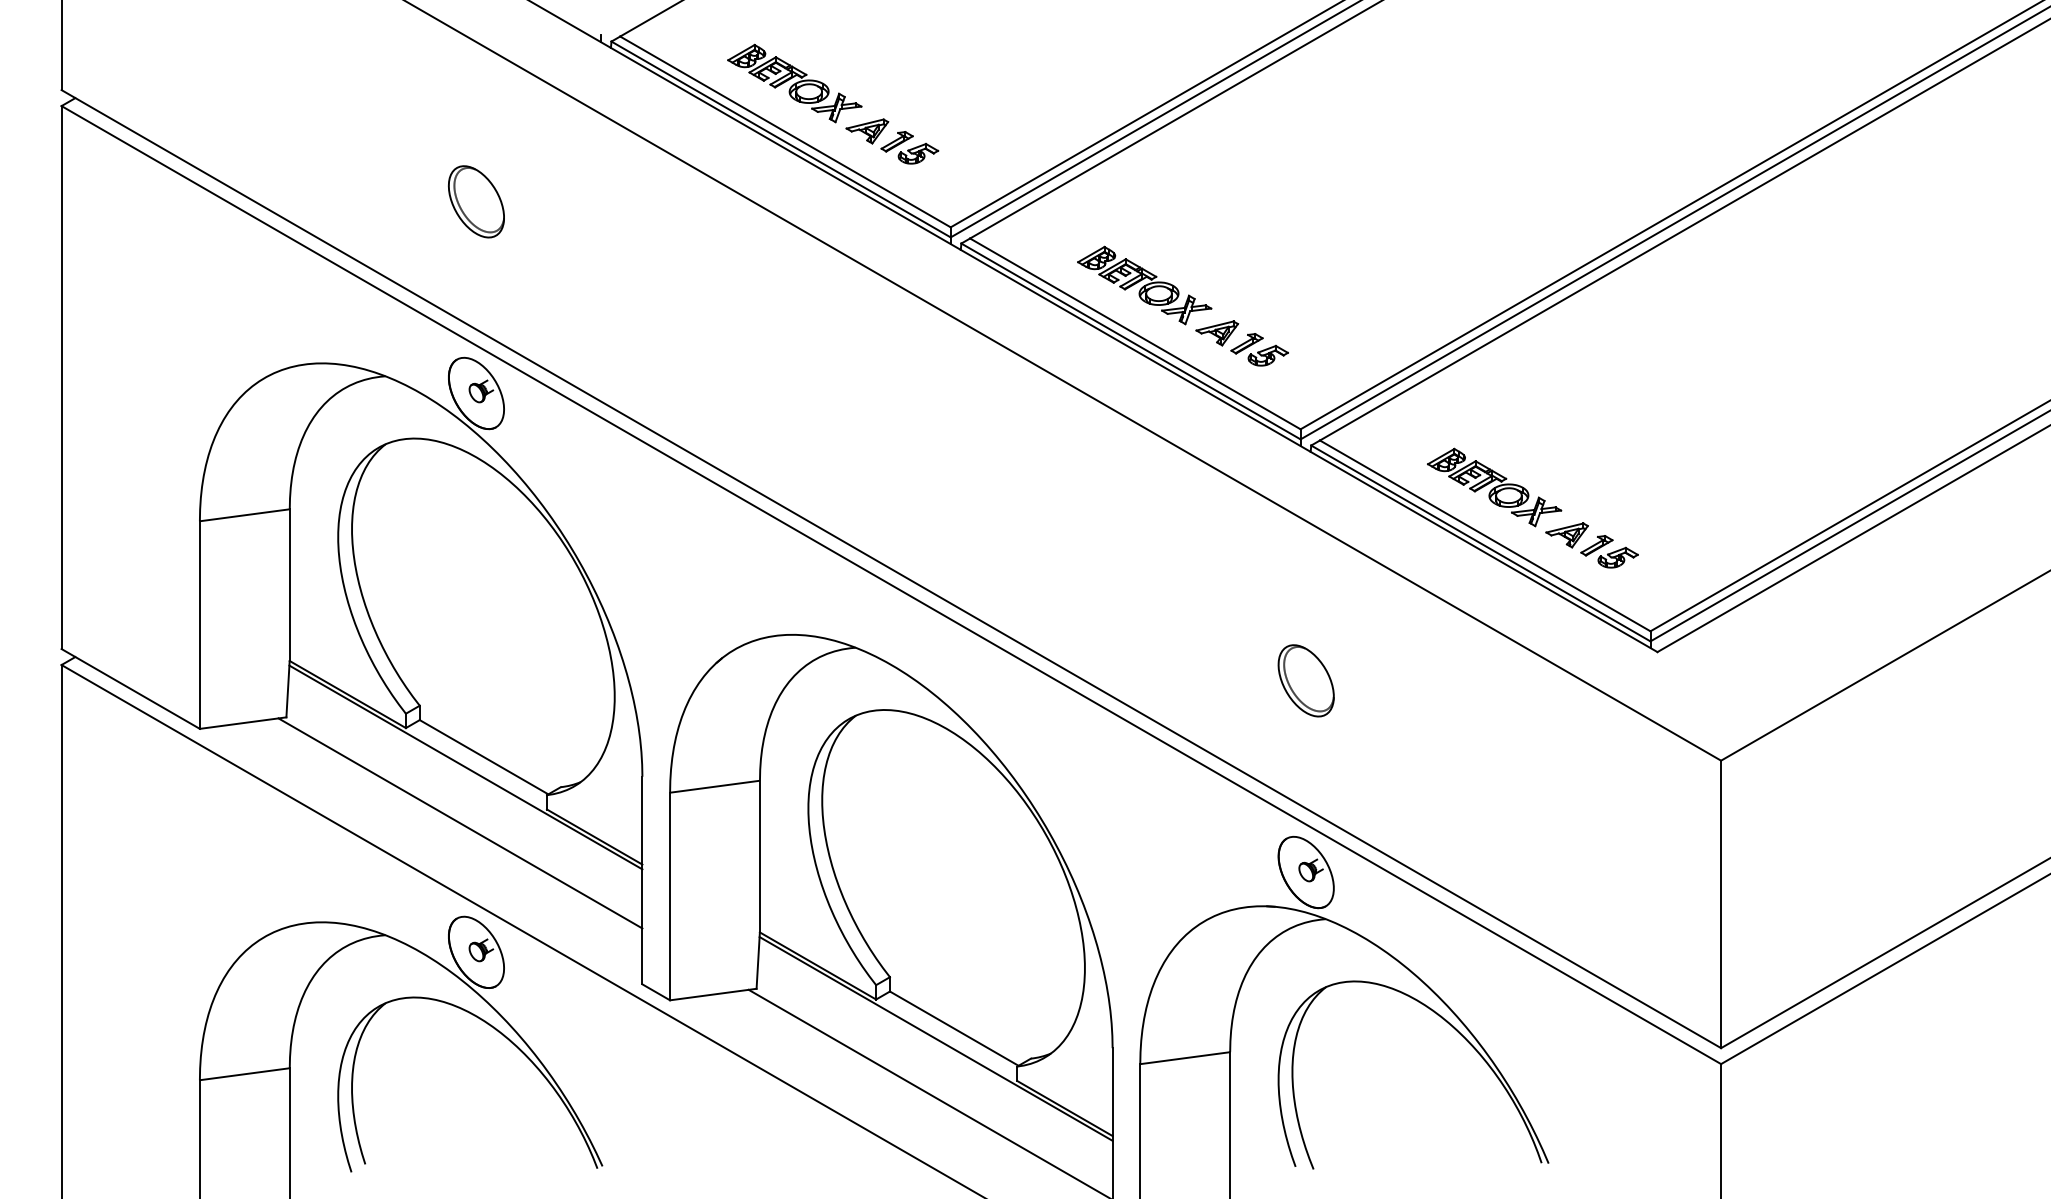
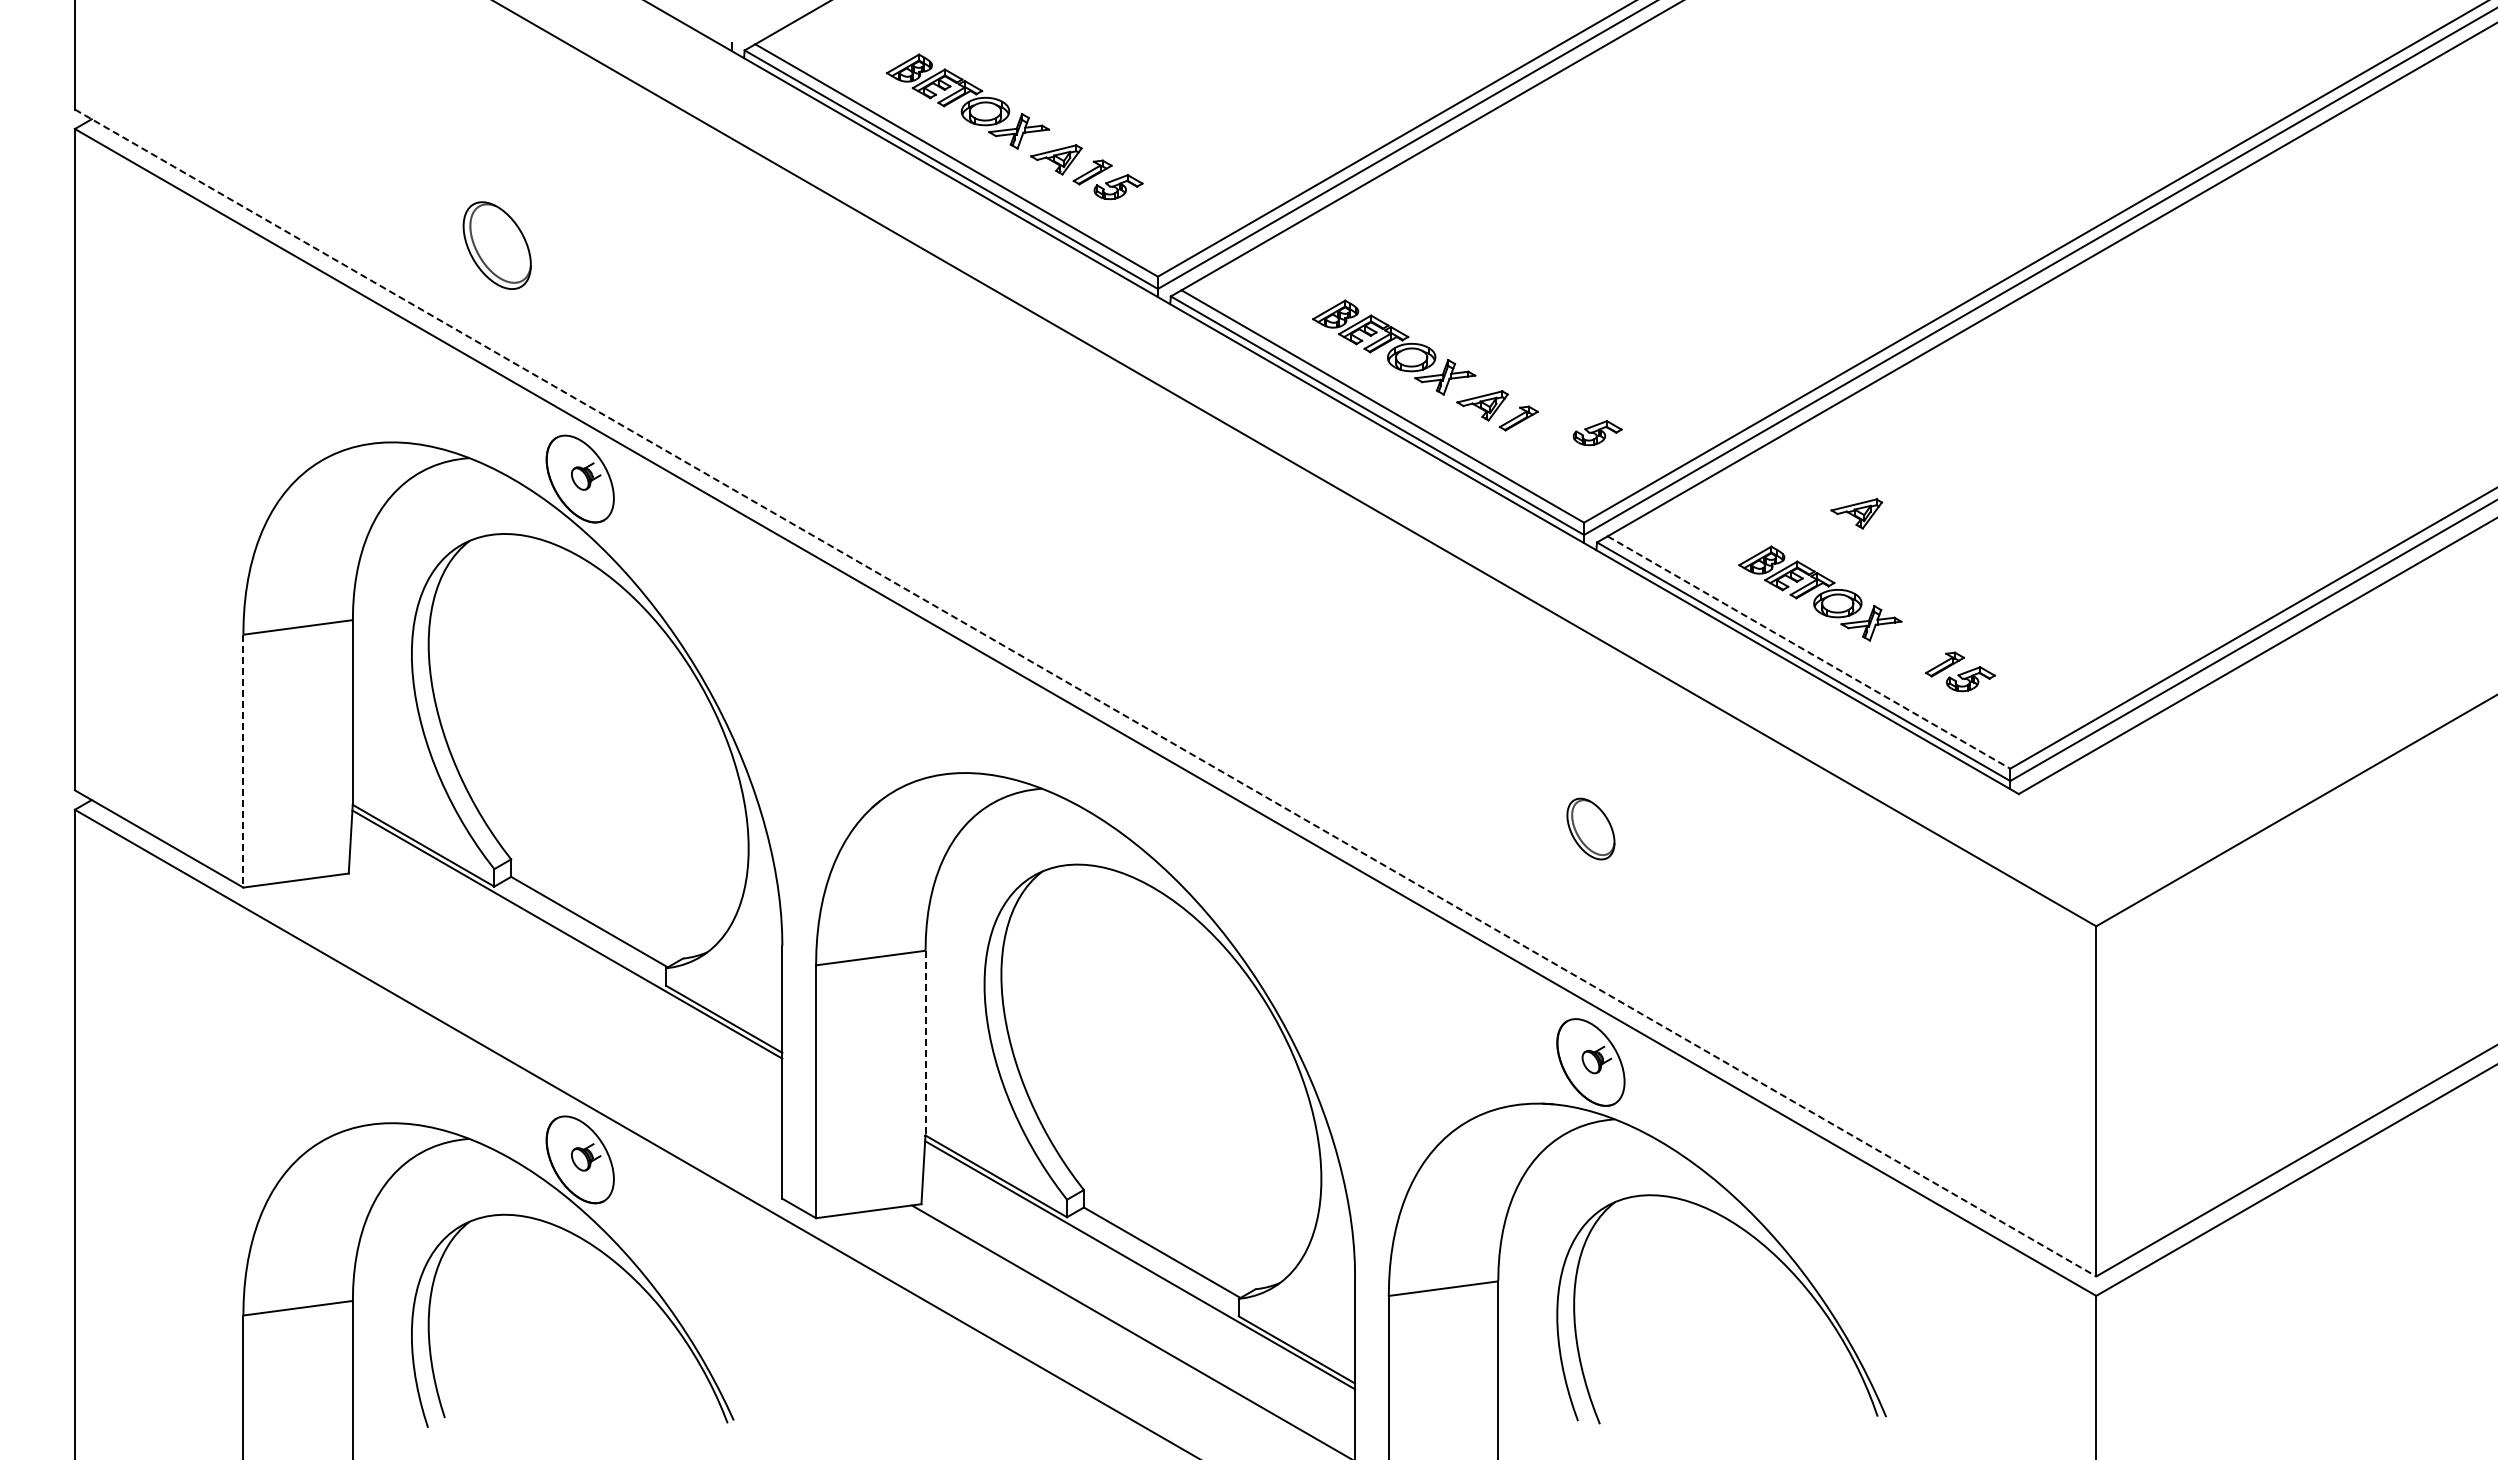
part: (475, 201) -> (496, 245), moved
part: (1268, 356) -> (1597, 433), moved
line: (1485, 535) -> (1809, 652), solid -> dashed
part: (1566, 535) -> (1856, 513), moved
line: (891, 569) -> (1085, 693), solid -> dashed
line: (199, 625) -> (243, 761), solid -> dashed
part: (1305, 680) -> (1590, 828), size x0.7
line: (460, 823) -> (560, 1002), removed
line: (759, 856) -> (925, 1043), solid -> dashed

